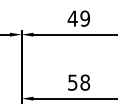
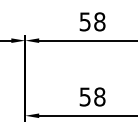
text: (79, 18) -> (92, 21), 49 -> 58

